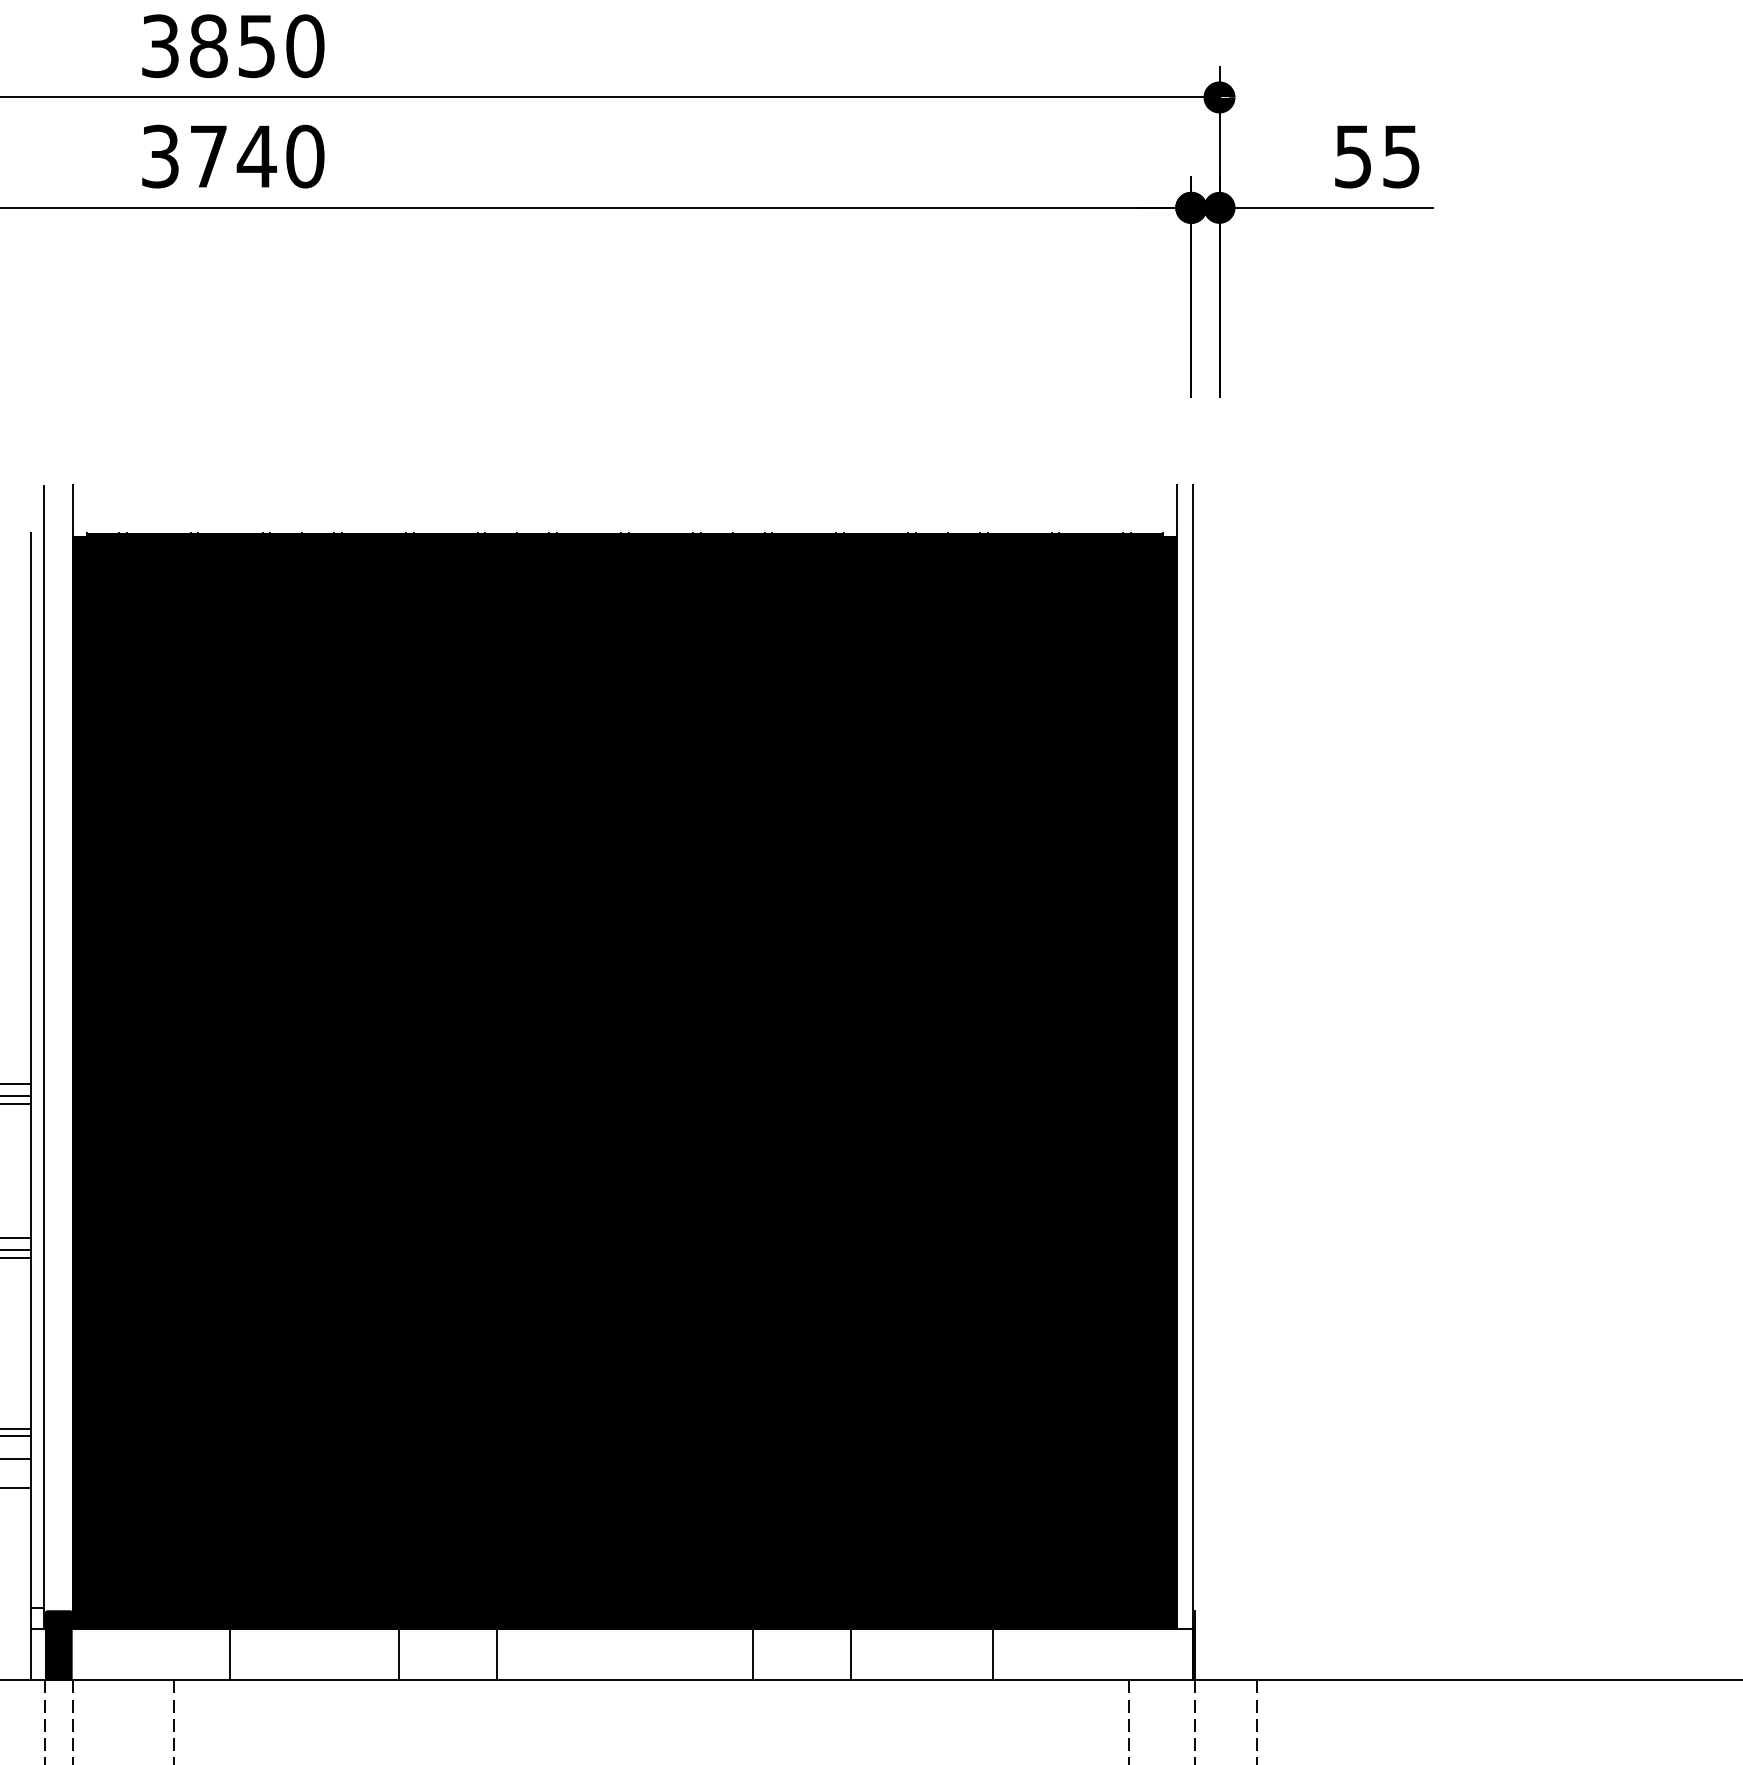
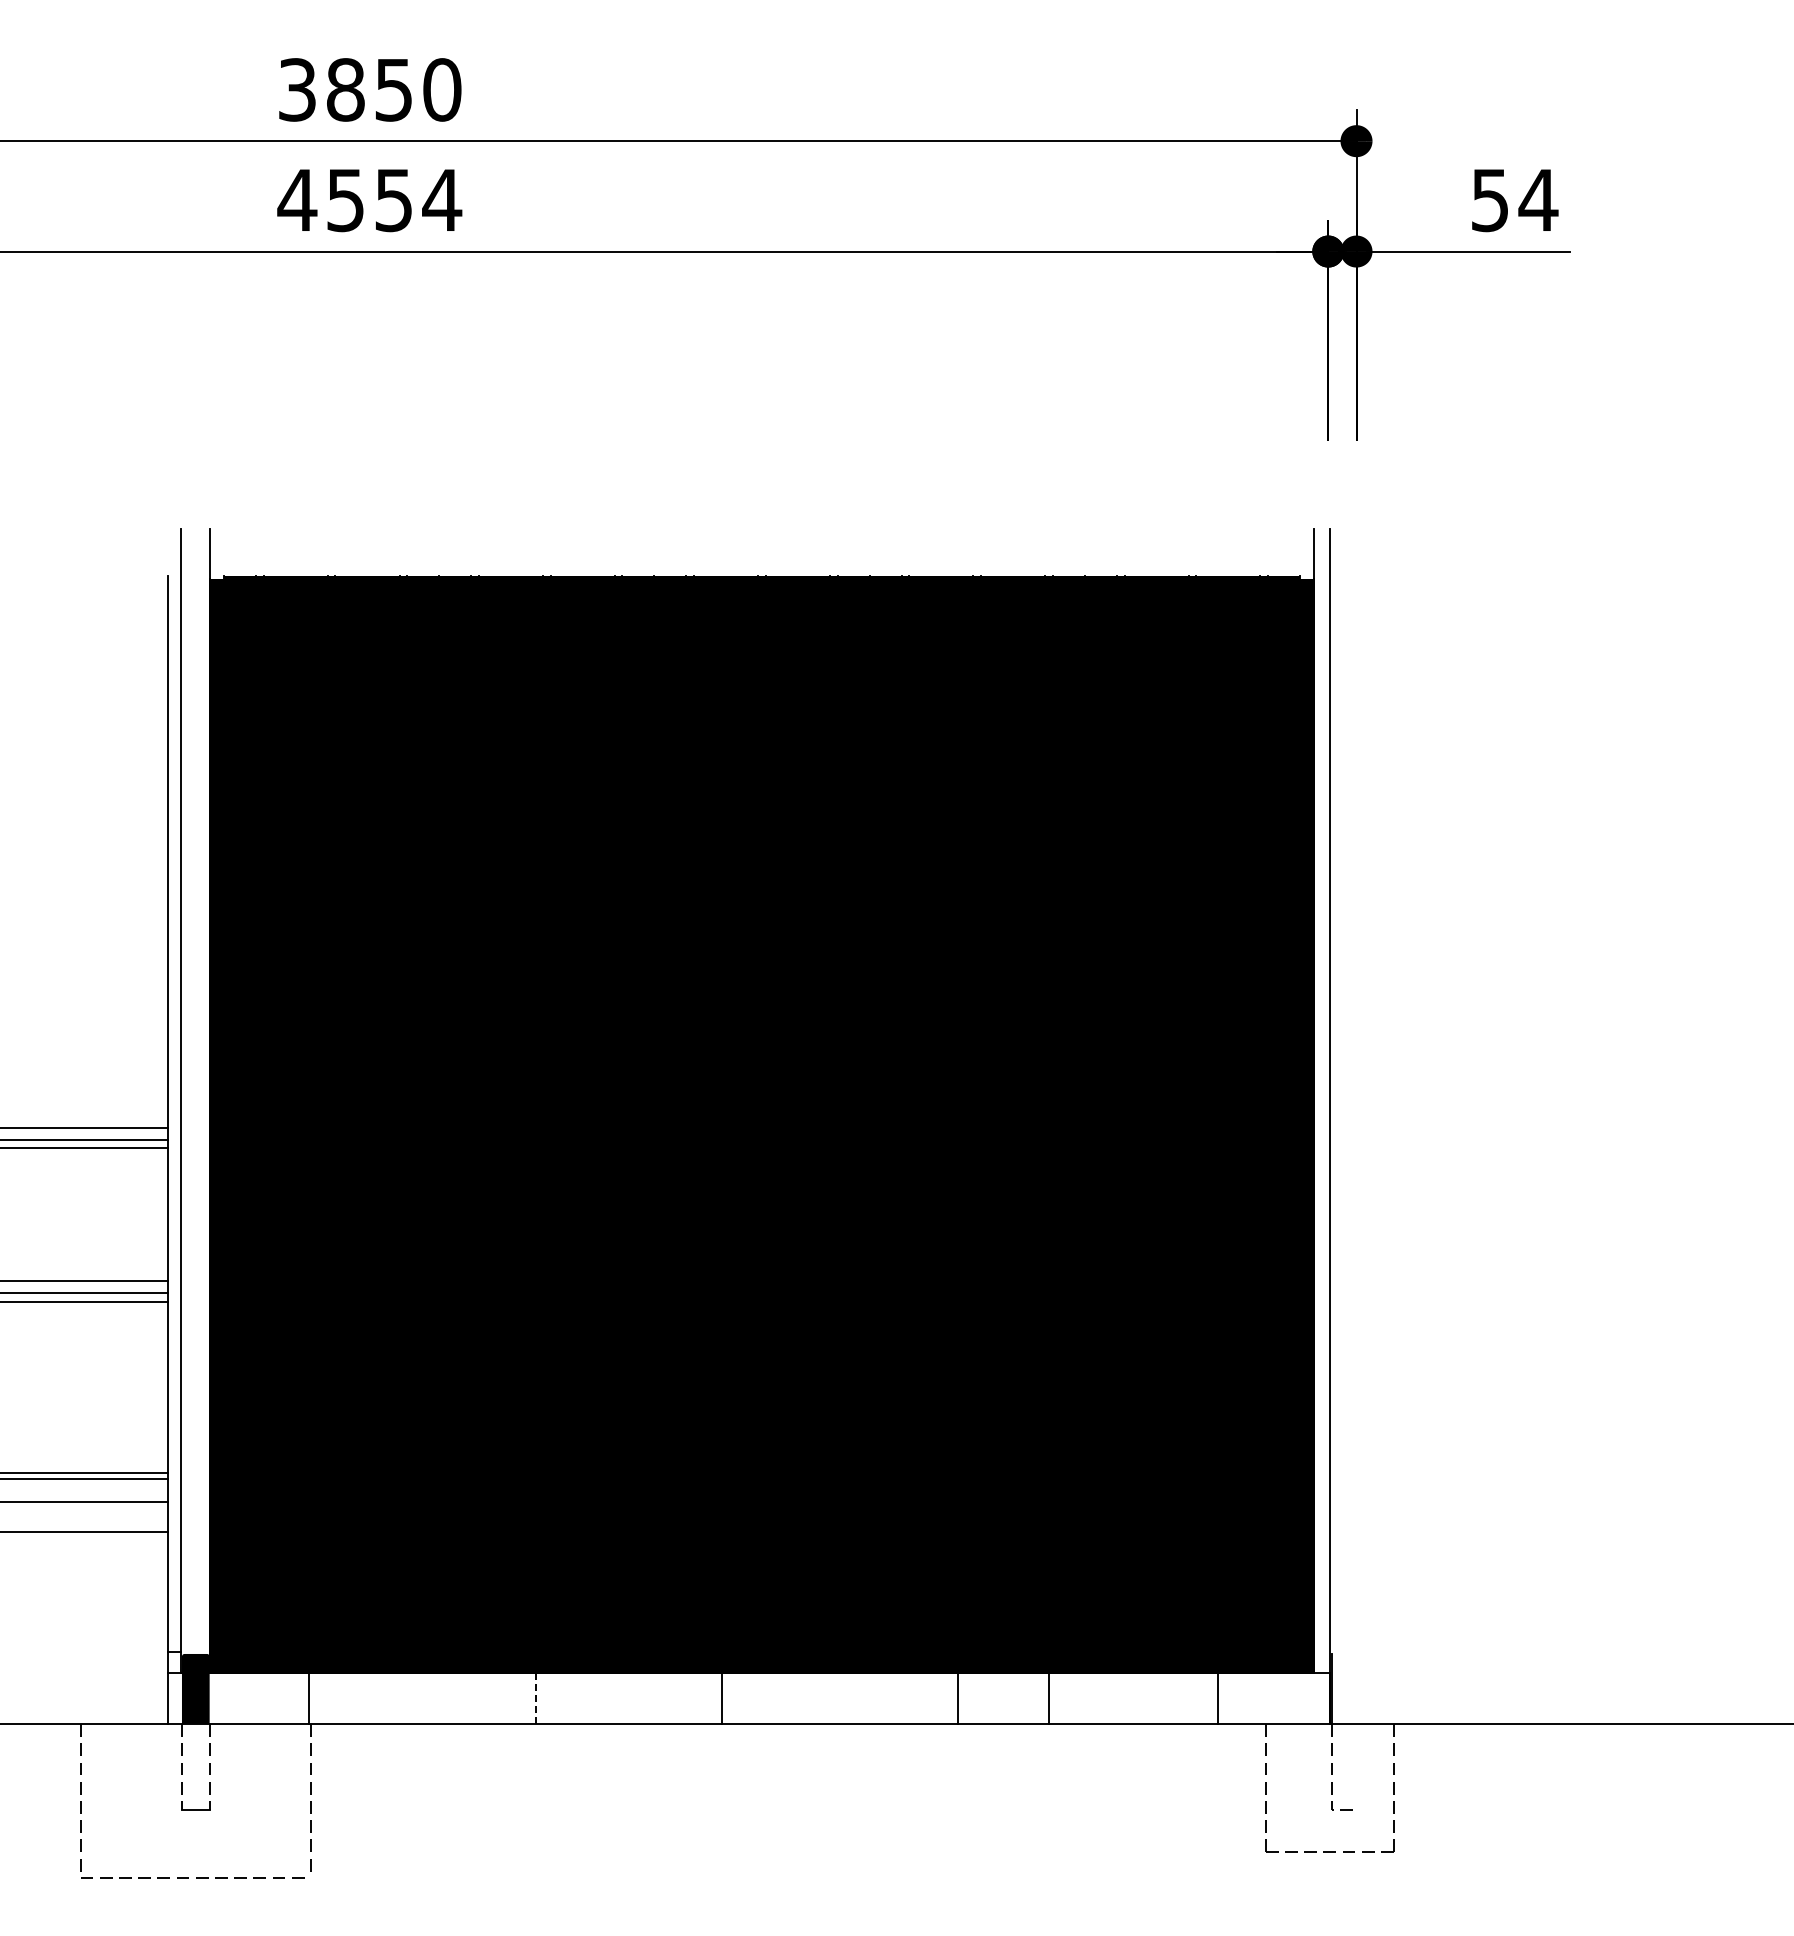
text: (232, 156) -> (369, 200), 3740 -> 4554
text: (1401, 156) -> (1538, 200), 55 -> 54
line: (230, 1654) -> (309, 1698), moved
line: (399, 1654) -> (536, 1698), solid -> dashed
line: (496, 1654) -> (721, 1698), moved
line: (753, 1654) -> (958, 1698), moved
line: (850, 1654) -> (1048, 1698), moved
line: (993, 1654) -> (1218, 1698), moved

